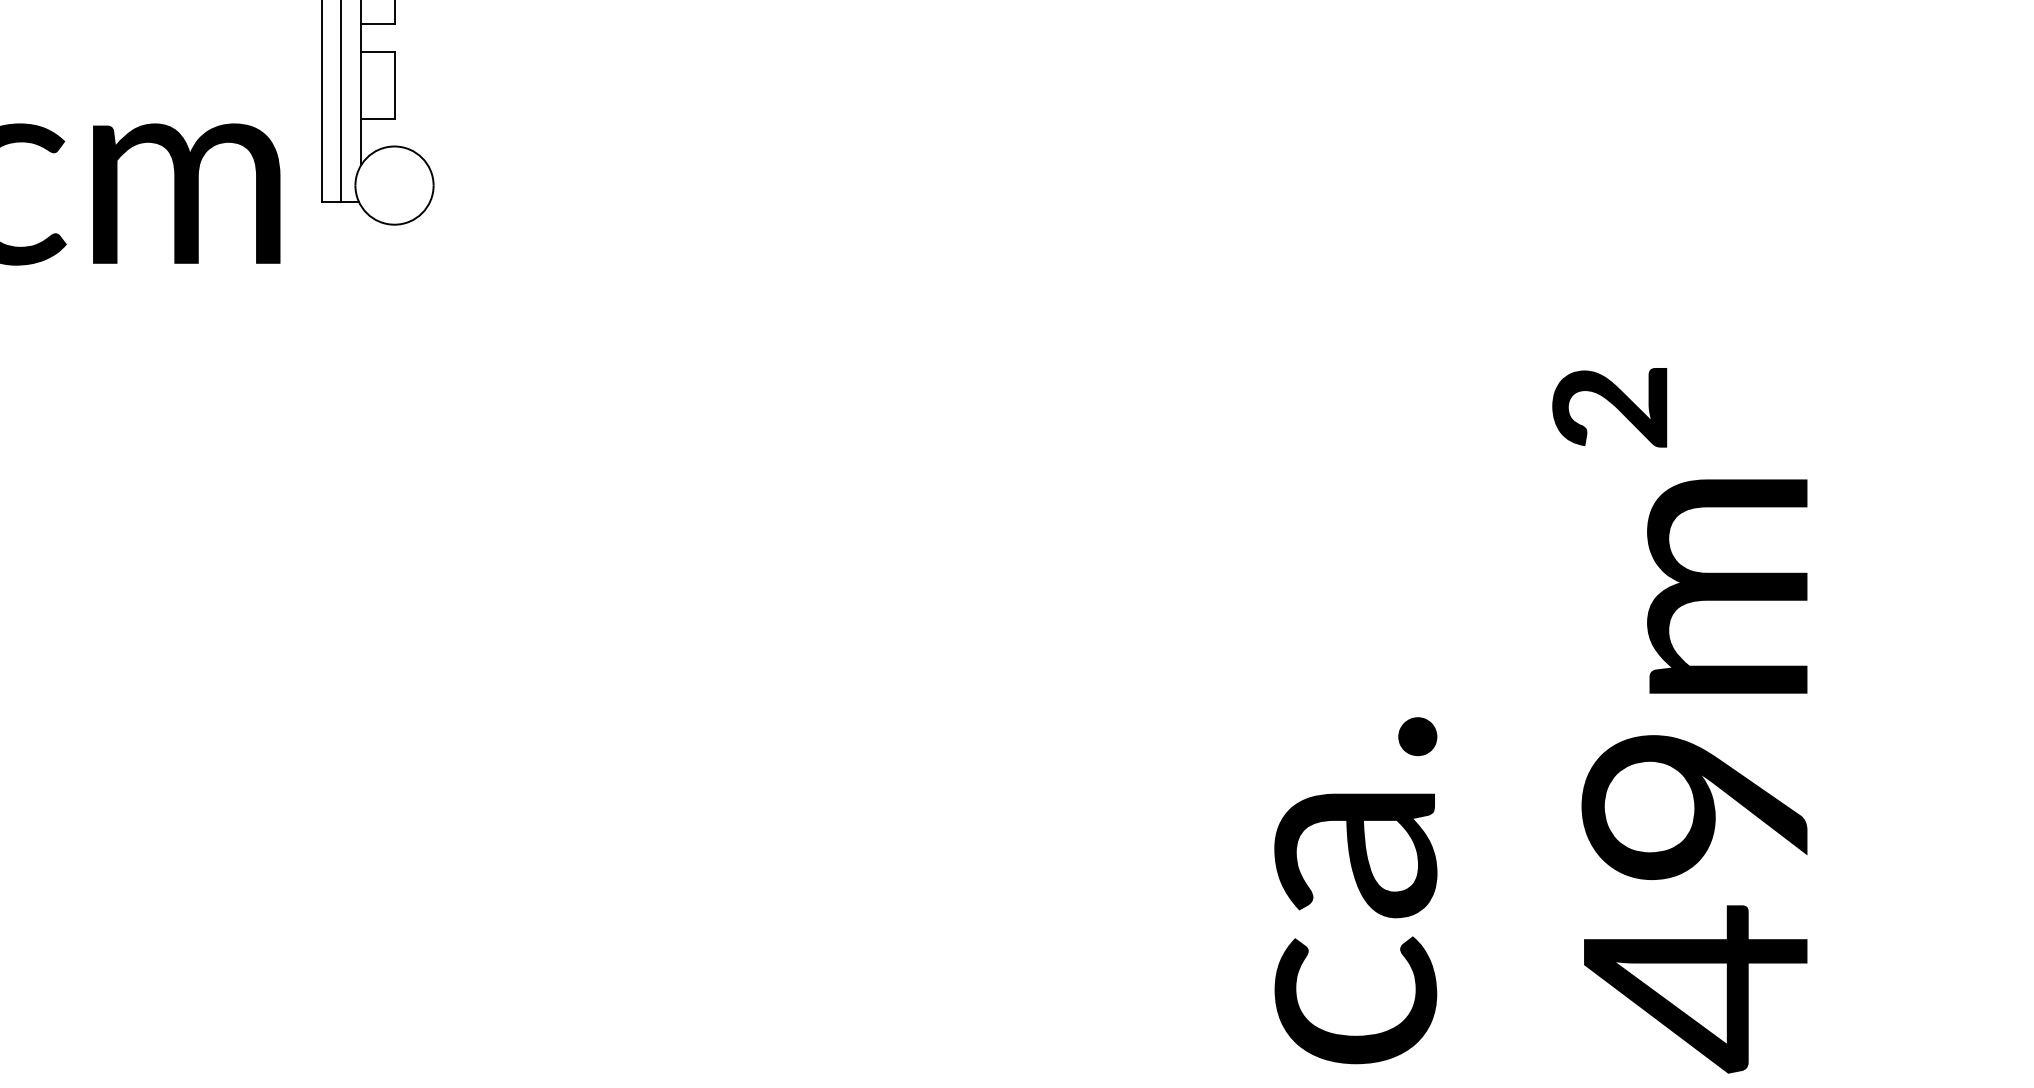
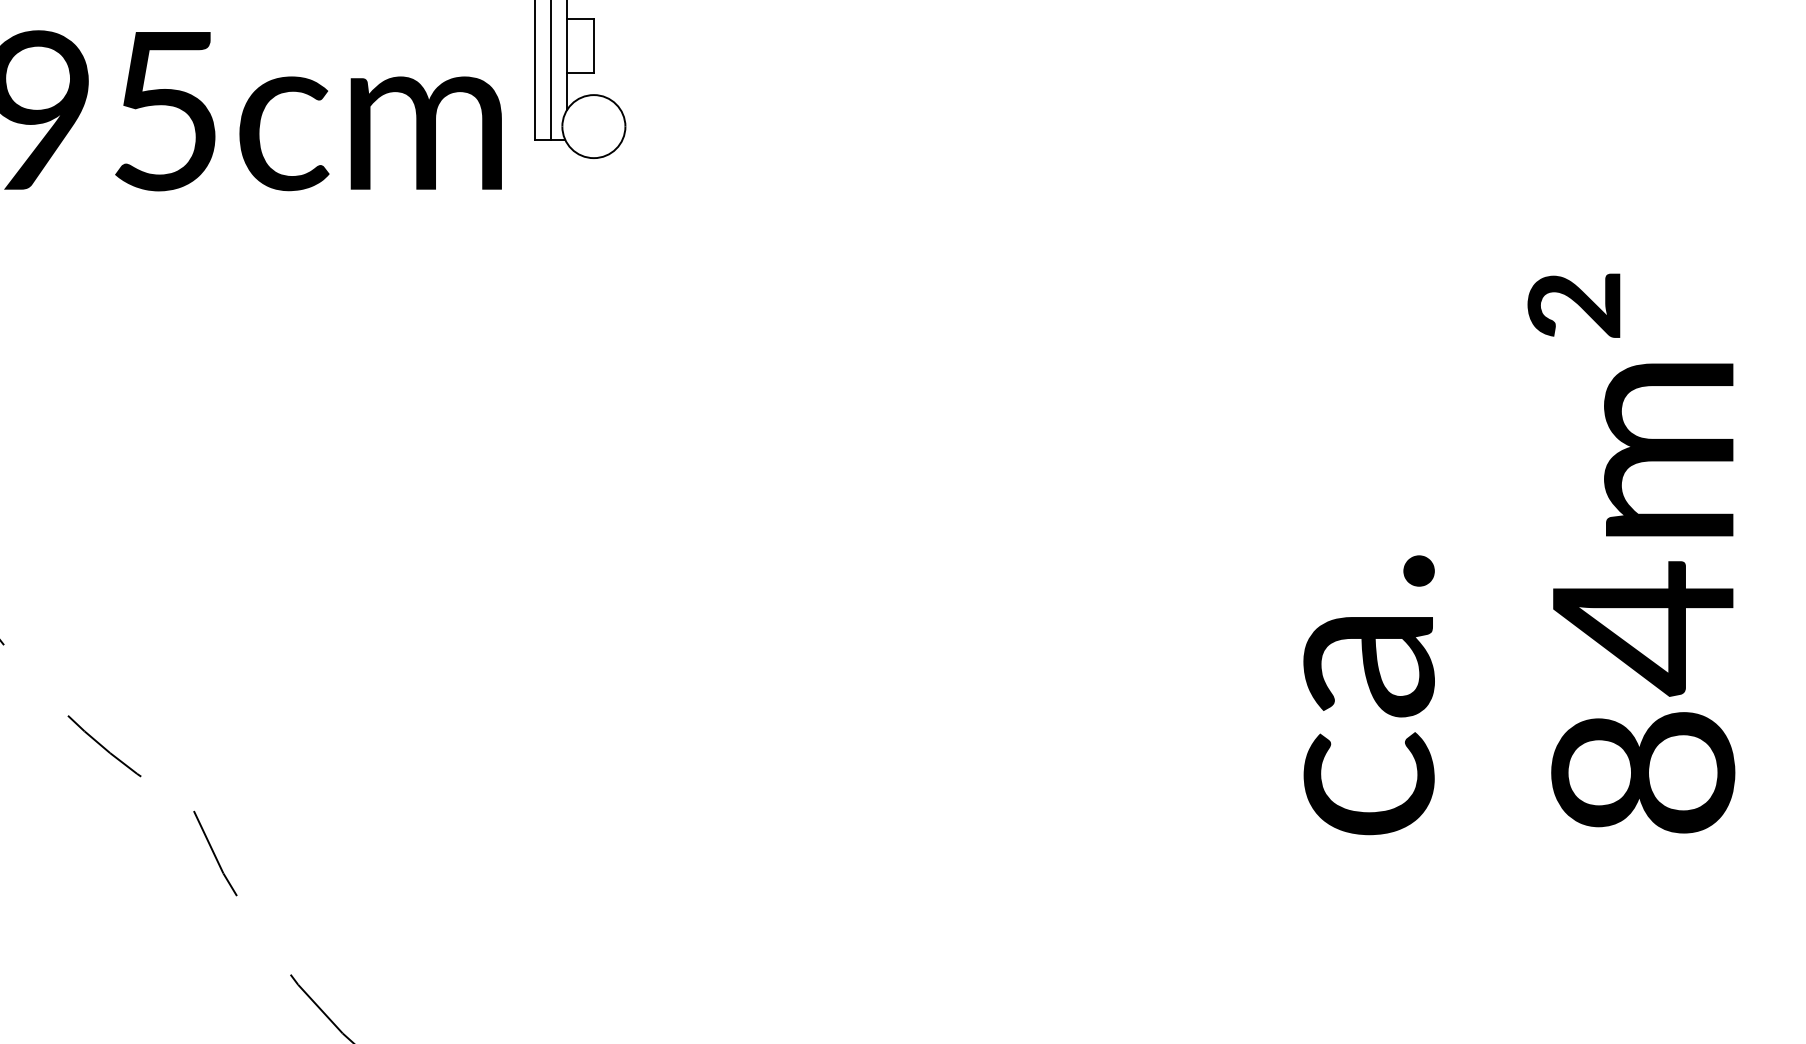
text: (1696, 898) -> (1643, 701), 49m² -> 84m²

